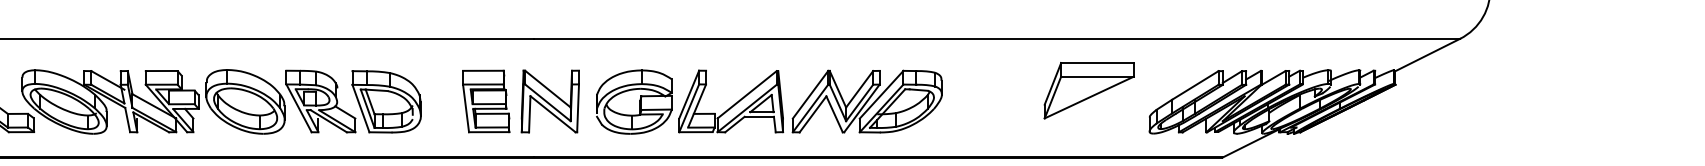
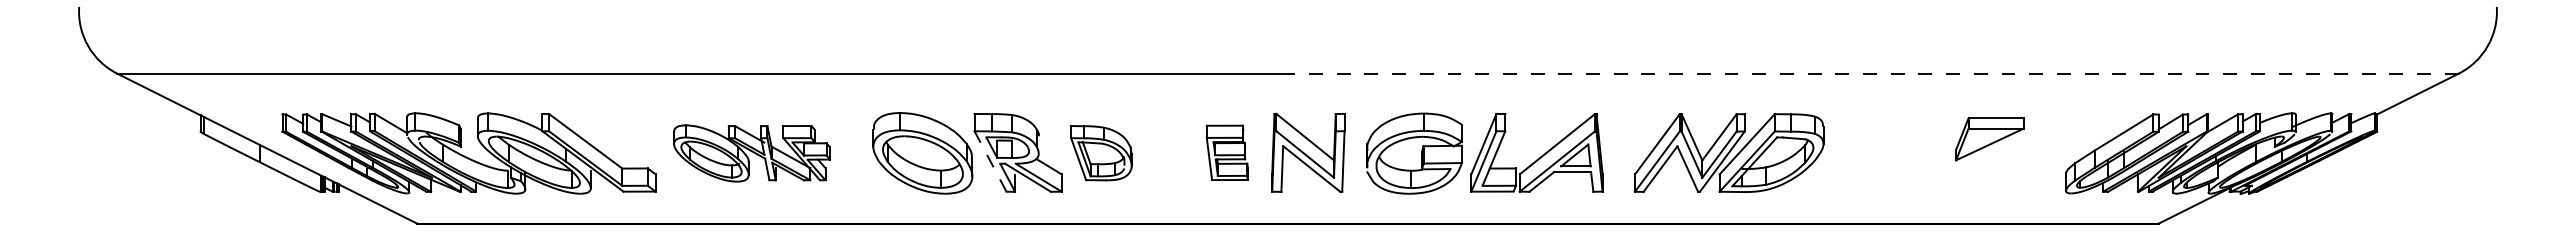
line: (996, 38) -> (1872, 73), solid -> dashed
part: (1089, 90) -> (1989, 139), size x0.6
part: (386, 101) -> (1101, 152), size x0.7
part: (486, 101) -> (1227, 152), size x0.7
part: (867, 101) -> (1729, 152), moved
part: (110, 102) -> (751, 153), size x0.7
line: (299, 108) -> (990, 161), solid -> dashed

